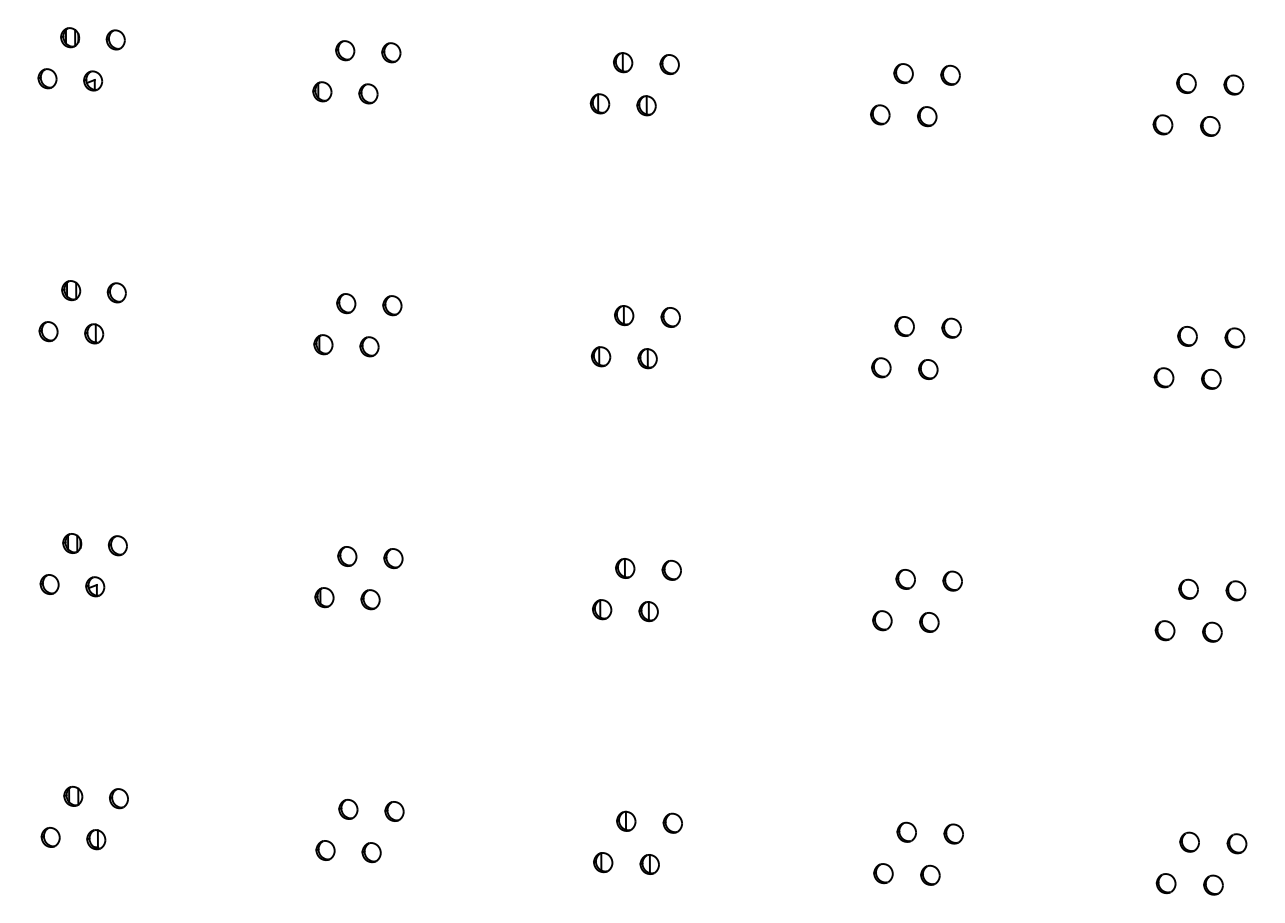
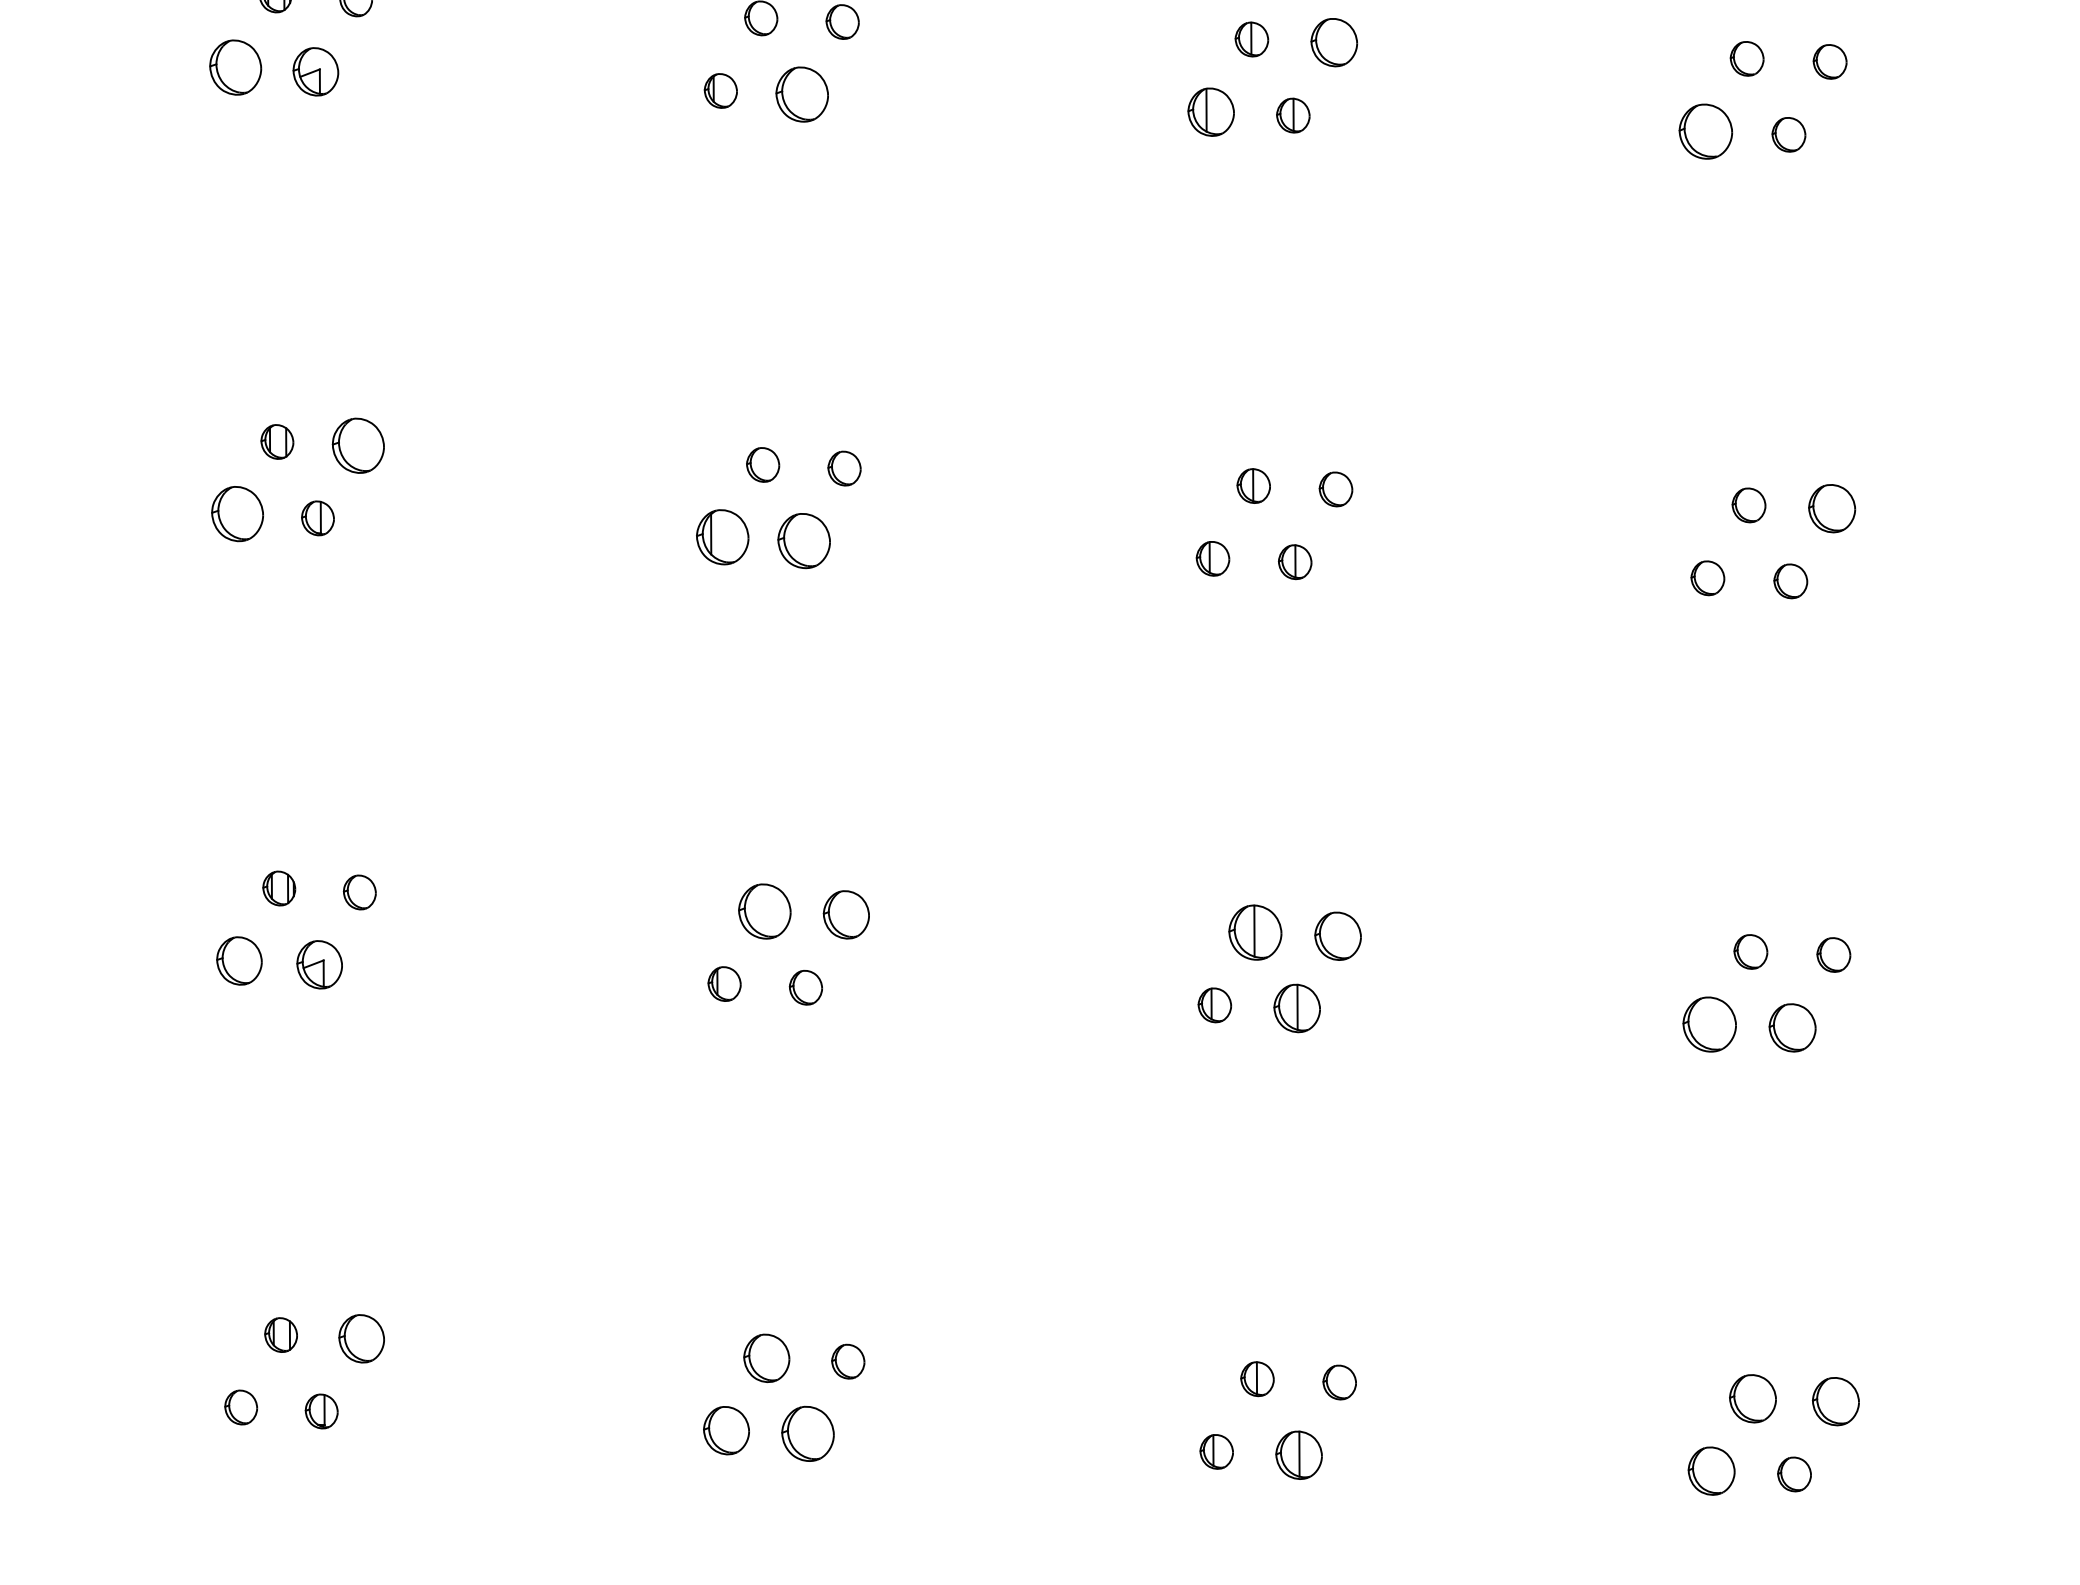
part: (669, 64) -> (1333, 42), size x1.4
part: (47, 78) -> (235, 67), size x1.6
part: (93, 80) -> (316, 70), size x1.4
part: (368, 93) -> (802, 93), size x1.6
part: (599, 103) -> (1210, 111), size x1.4
part: (880, 114) -> (1706, 131), size x1.6
part: (116, 292) -> (357, 445), size x1.6
part: (951, 327) -> (1831, 507), size x1.4
part: (48, 331) -> (237, 514), size x1.6
part: (323, 344) -> (722, 537), size x1.6
part: (369, 346) -> (804, 540), size x1.6
part: (347, 556) -> (765, 911), size x1.6
part: (393, 558) -> (846, 915), size x1.4
part: (625, 568) -> (1256, 932), size x1.6
part: (671, 569) -> (1337, 934), size x1.4
part: (49, 584) -> (239, 960), size x1.4
part: (95, 586) -> (320, 964), size x1.4
part: (648, 611) -> (1296, 1008), size x1.4
part: (882, 620) -> (1709, 1024), size x1.6
part: (929, 622) -> (1792, 1028), size x1.4
part: (118, 798) -> (360, 1338), size x1.4
part: (348, 808) -> (767, 1356), size x1.4
part: (906, 831) -> (1752, 1397), size x1.4
part: (953, 833) -> (1835, 1400), size x1.4
part: (325, 850) -> (726, 1430), size x1.4
part: (371, 852) -> (807, 1434), size x1.6
part: (649, 864) -> (1298, 1455), size x1.4
part: (883, 873) -> (1711, 1471), size x1.4

